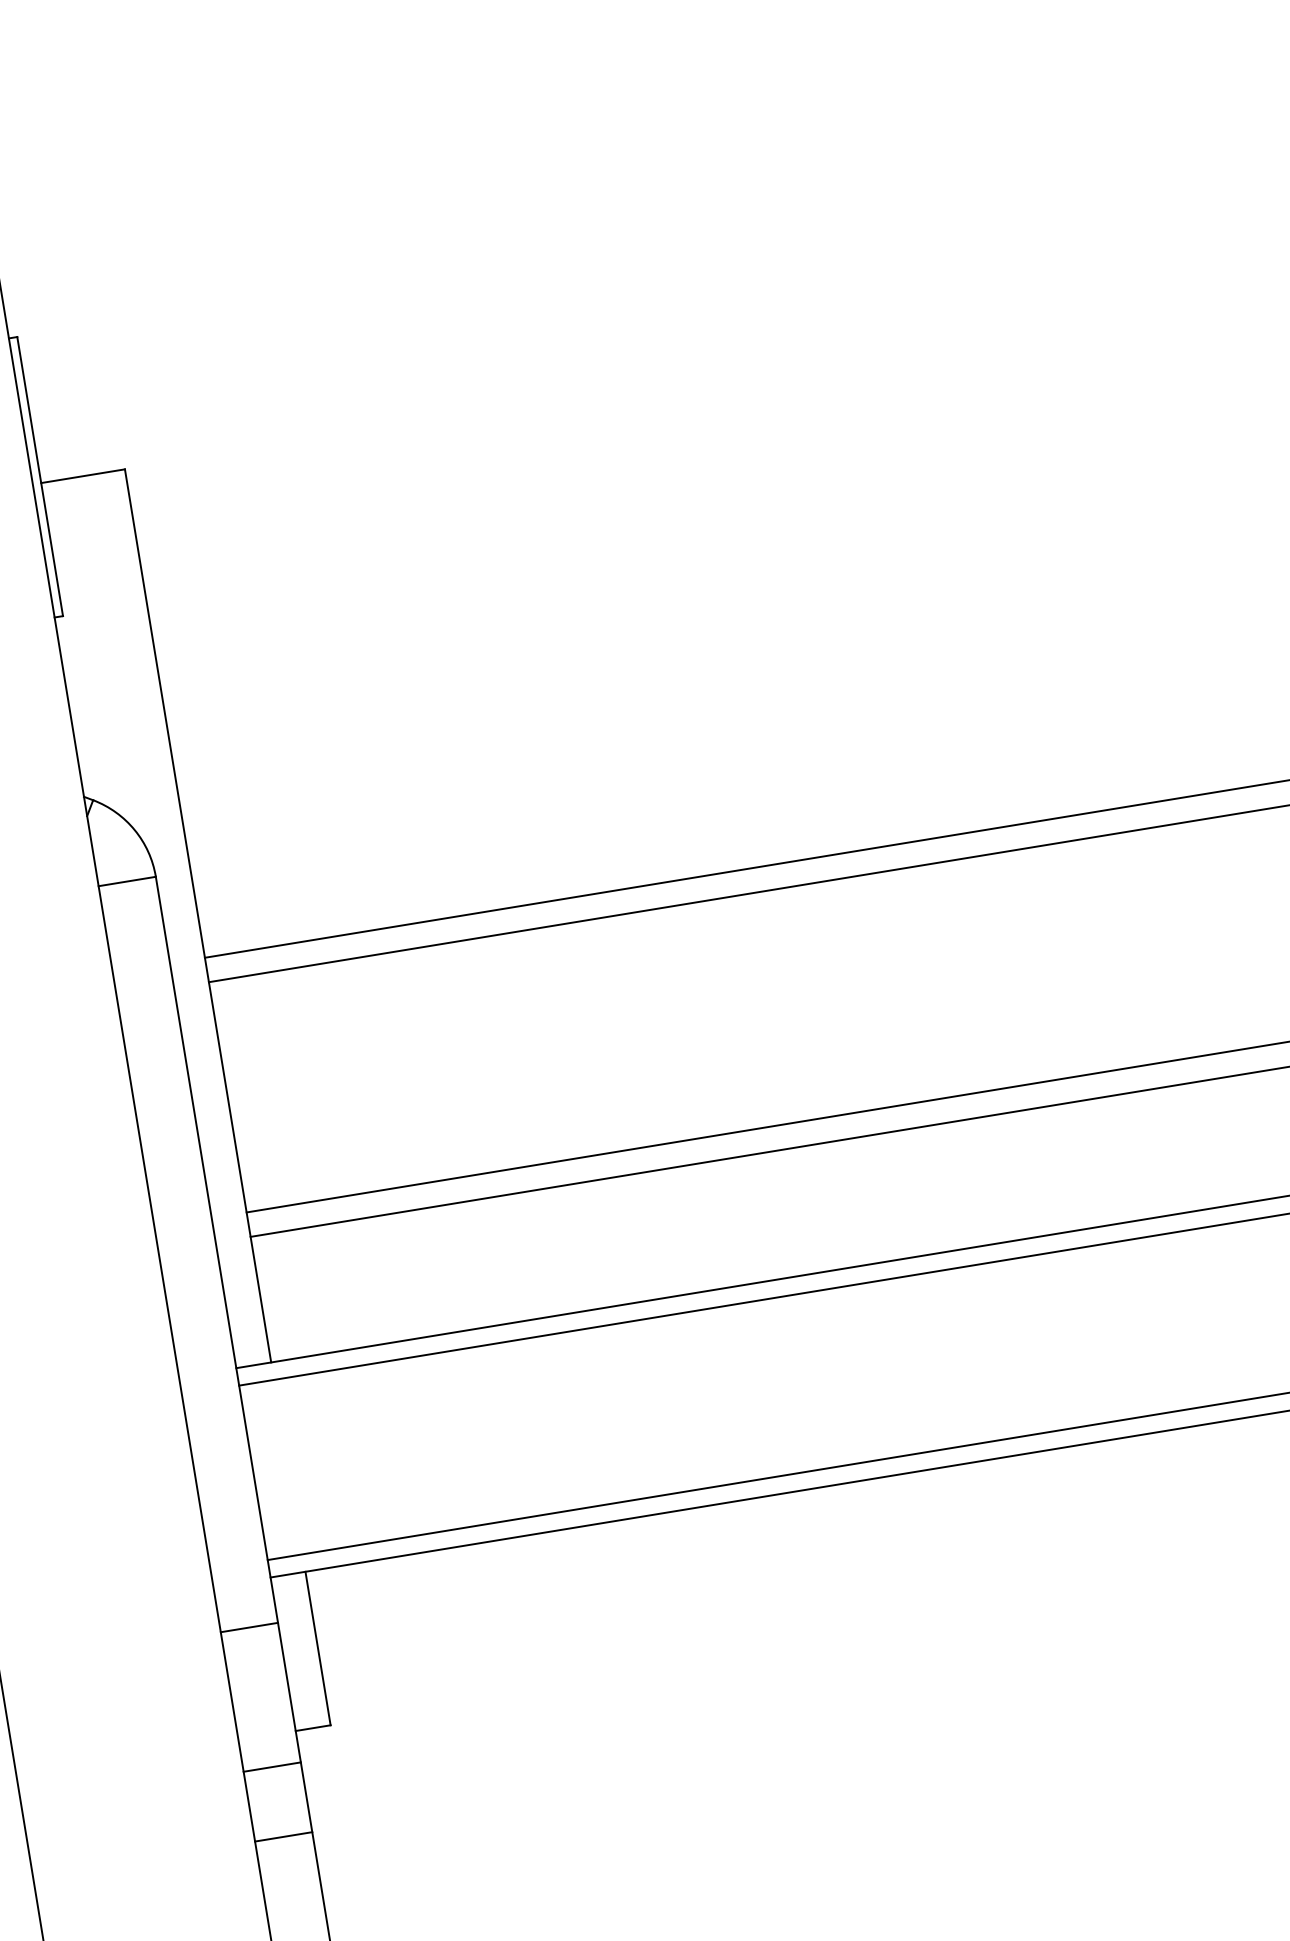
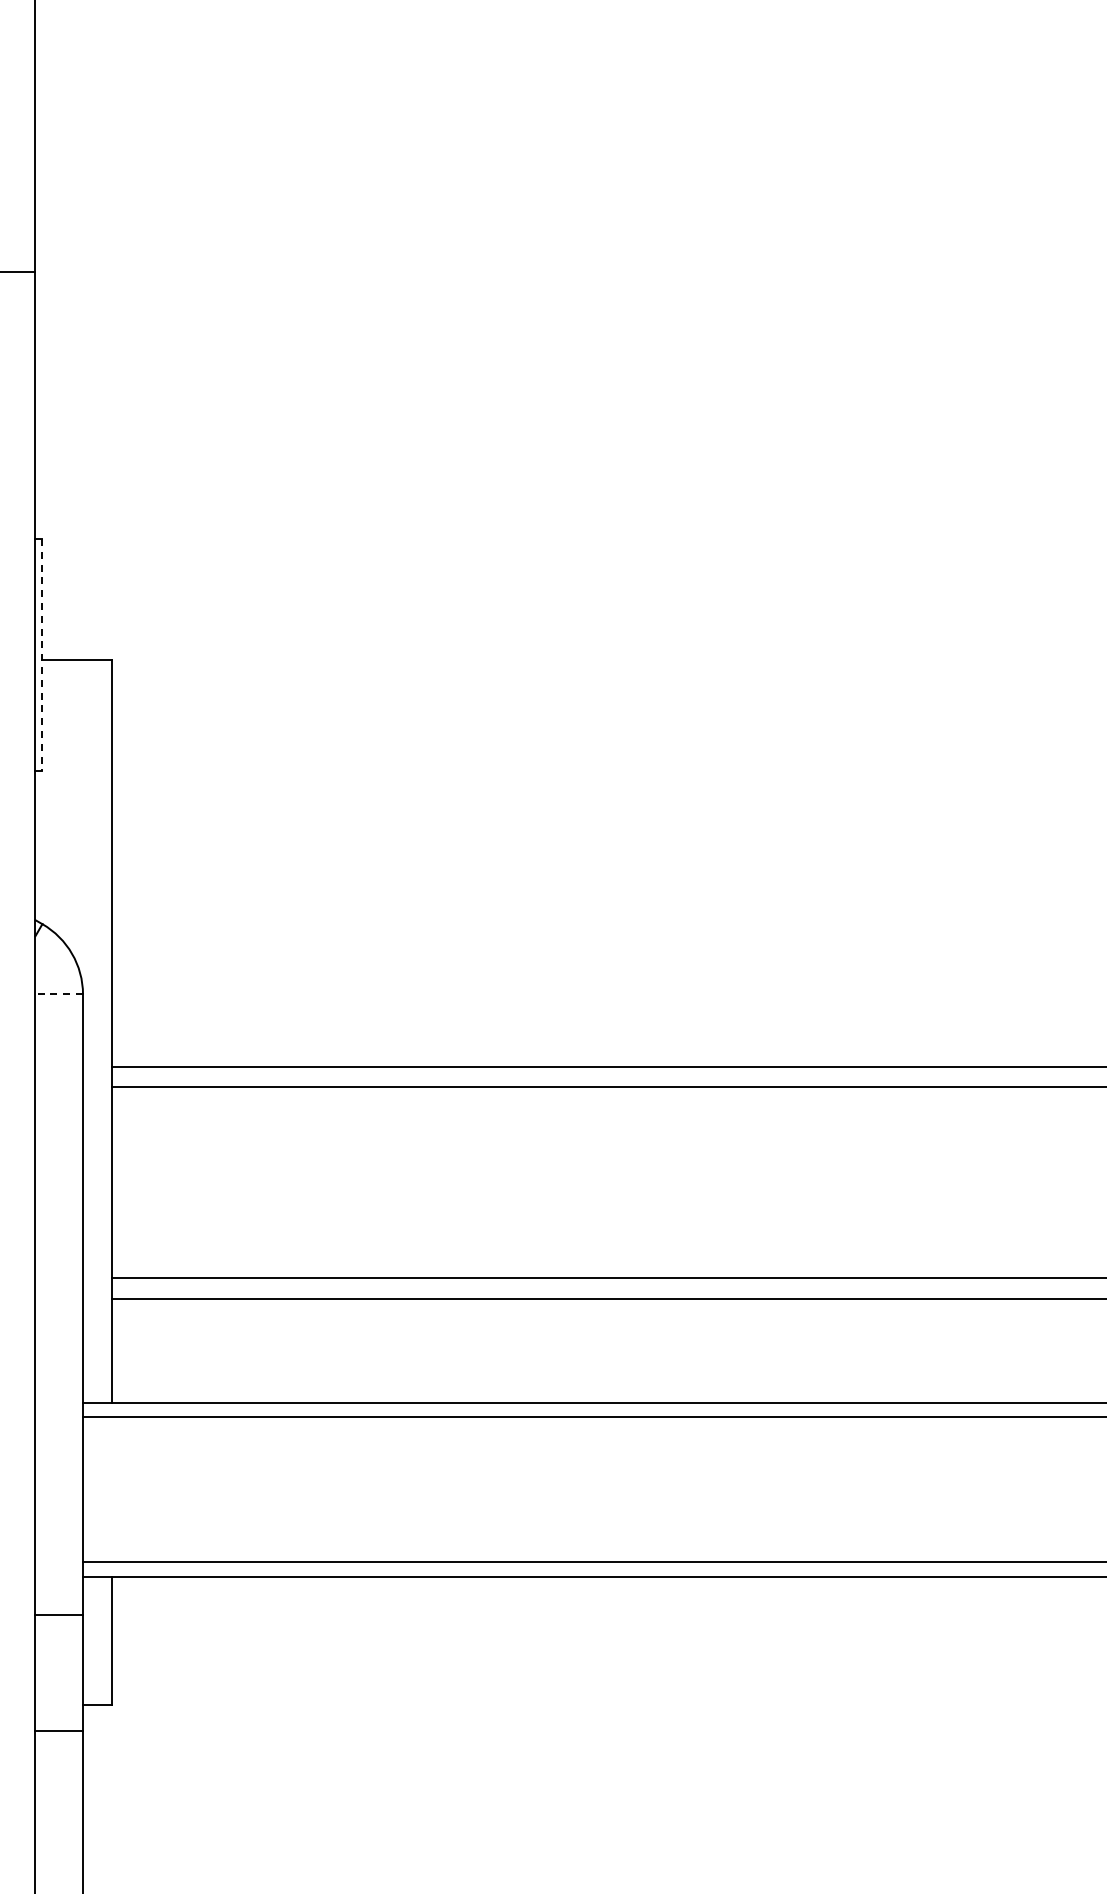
line: (40, 477) -> (42, 655), solid -> dashed
line: (127, 881) -> (59, 994), solid -> dashed
line: (283, 1836) -> (59, 1788), removed

